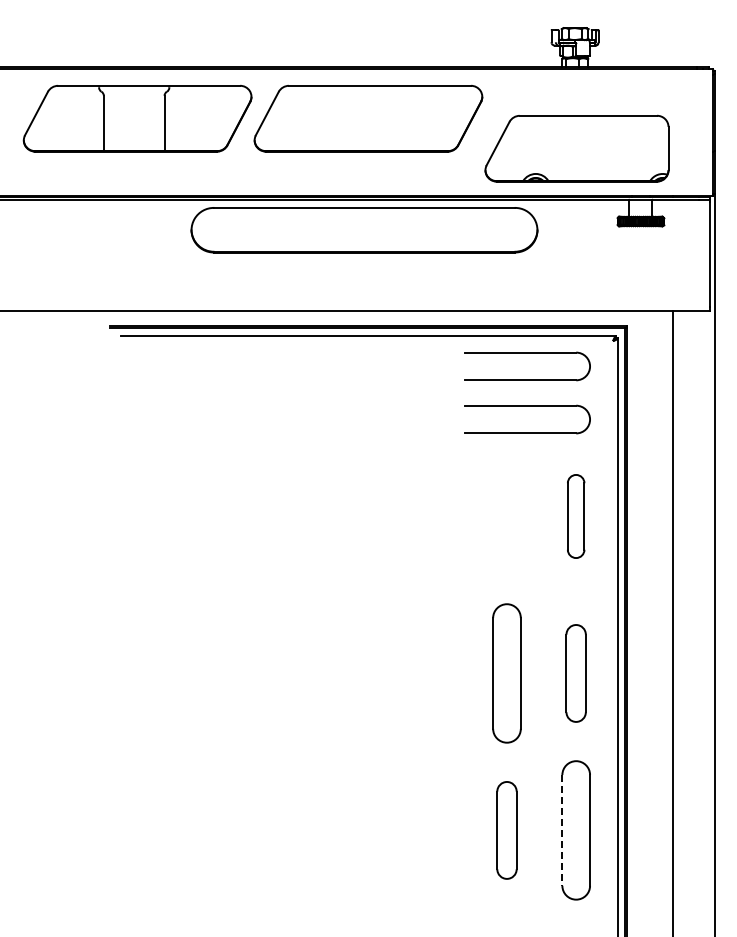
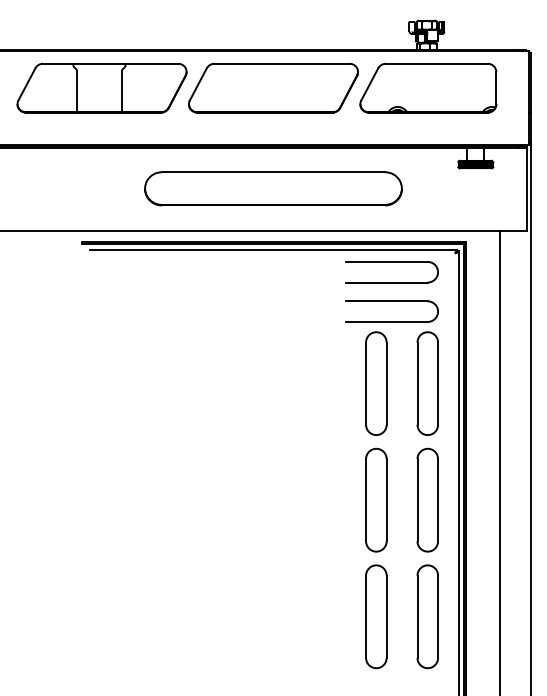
part: (576, 148) -> (427, 88), moved
part: (364, 230) -> (273, 189), moved
part: (506, 516) -> (375, 383), added
part: (575, 516) -> (427, 383), size x1.67
part: (575, 673) -> (427, 500), size x1.43
part: (506, 830) -> (375, 616), size x1.43
line: (562, 830) -> (417, 616), dashed -> solid

